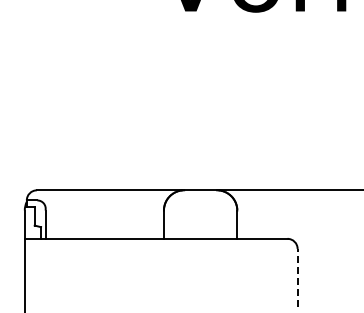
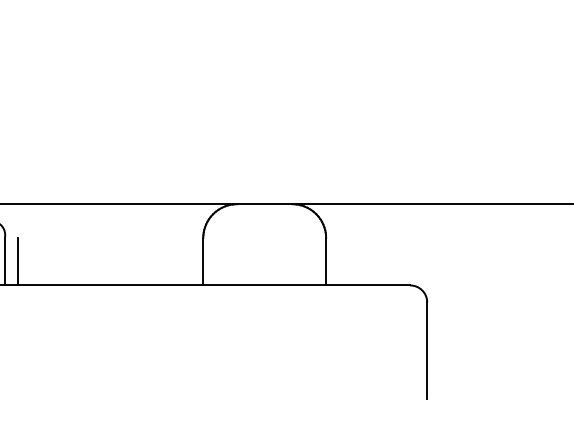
line: (53, 224) -> (18, 261), added
line: (297, 277) -> (427, 350), dashed -> solid

